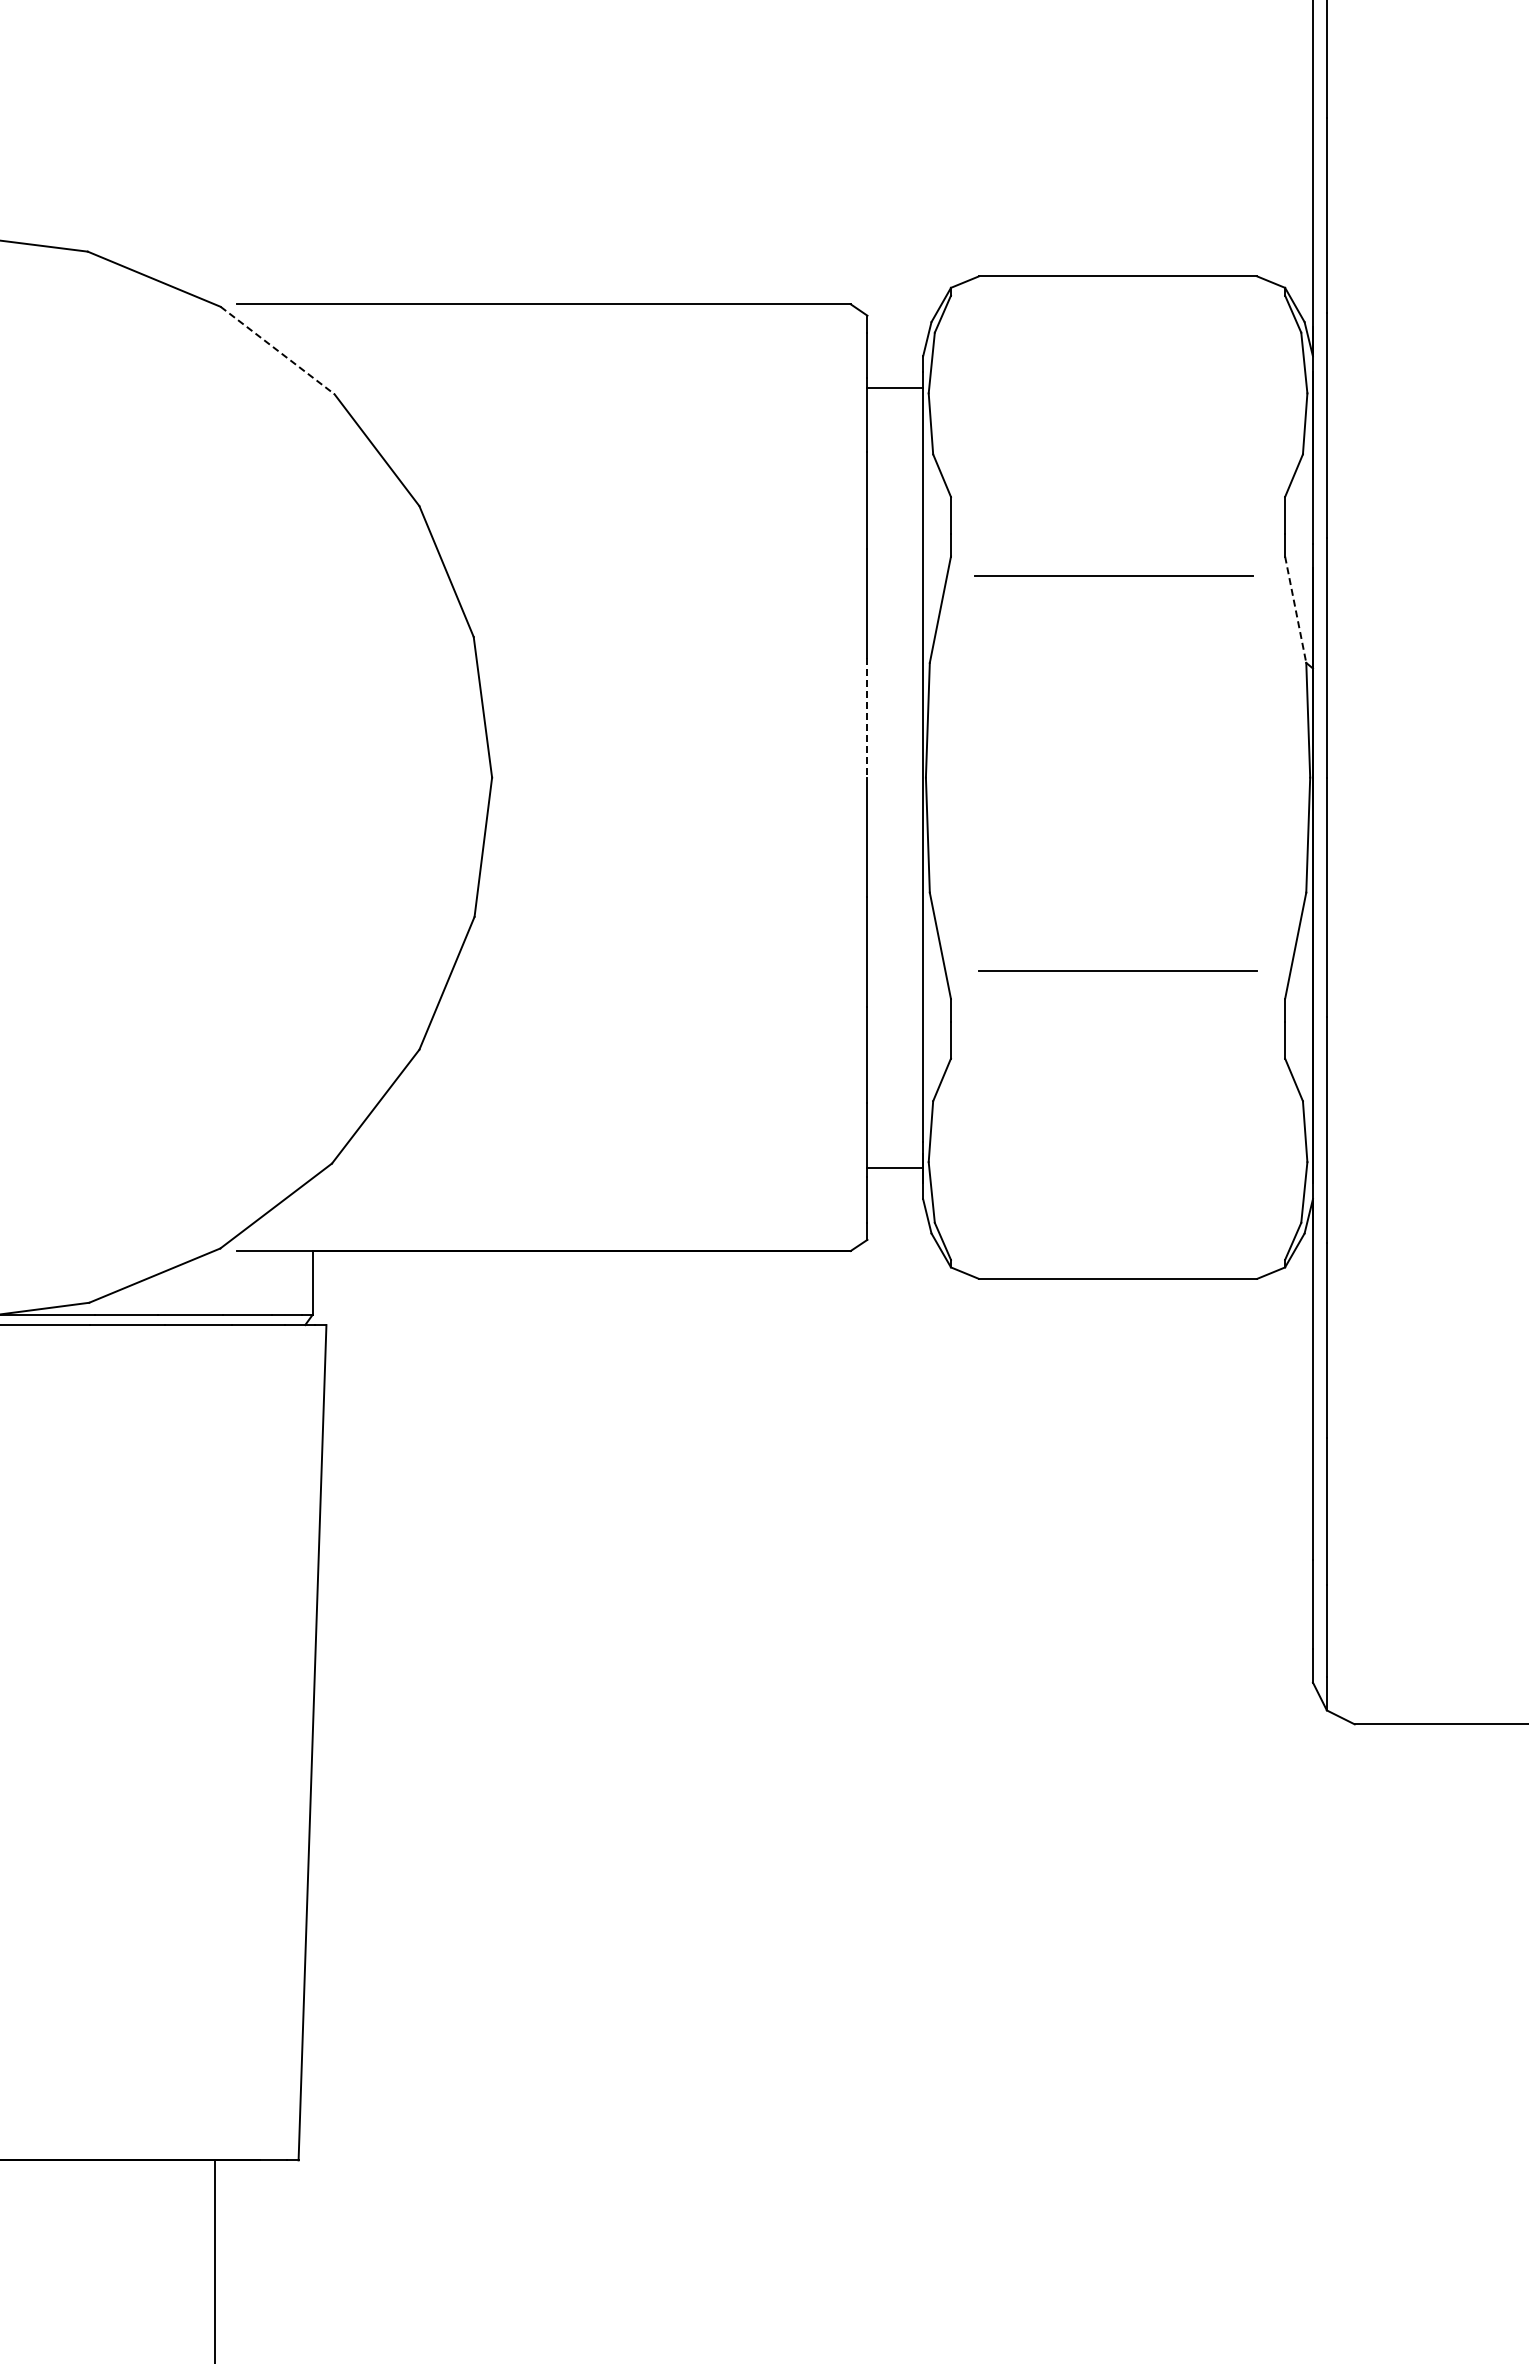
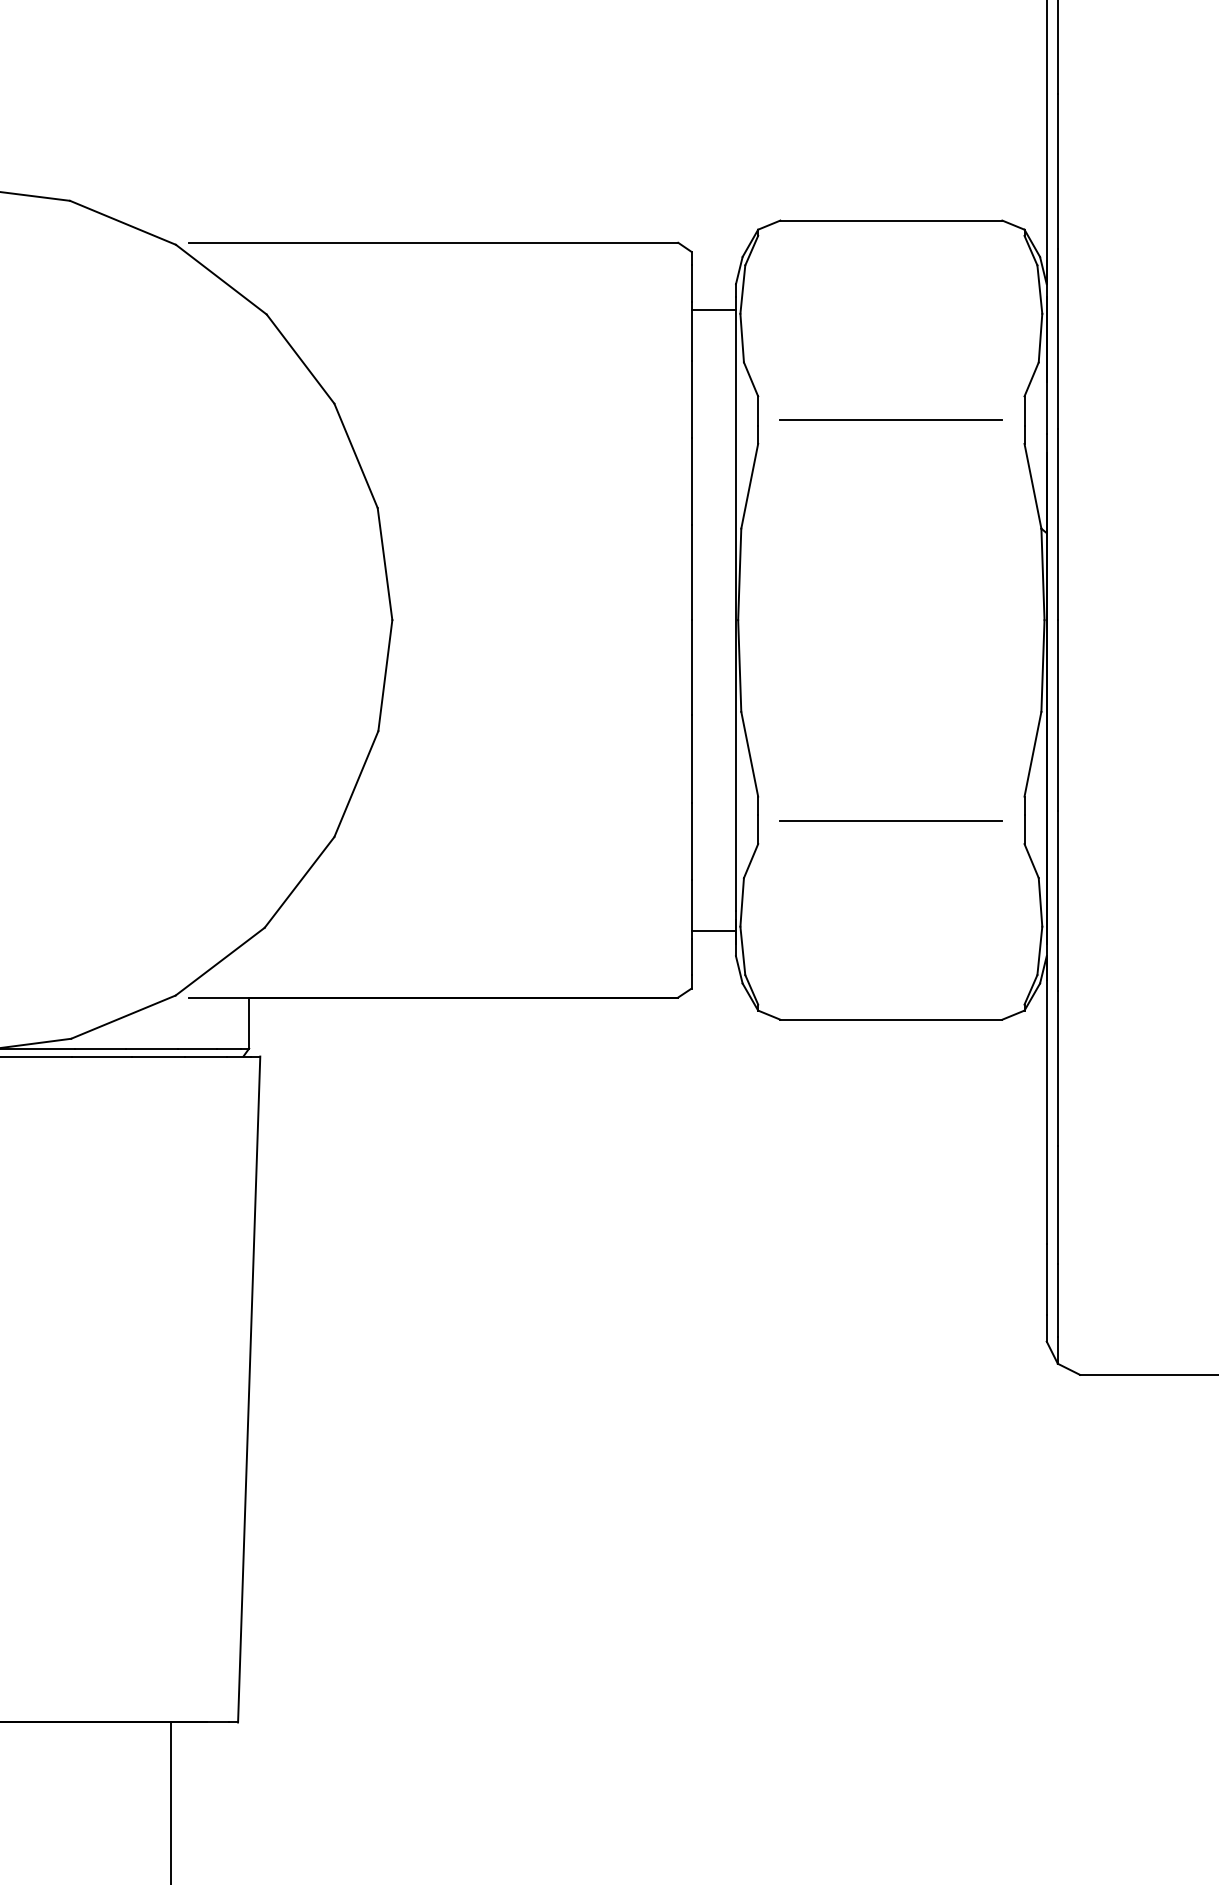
line: (277, 350) -> (221, 279), dashed -> solid
line: (1113, 575) -> (890, 419), moved
line: (1295, 610) -> (1032, 486), dashed -> solid
line: (867, 718) -> (691, 572), dashed -> solid
line: (1117, 970) -> (890, 820), moved

